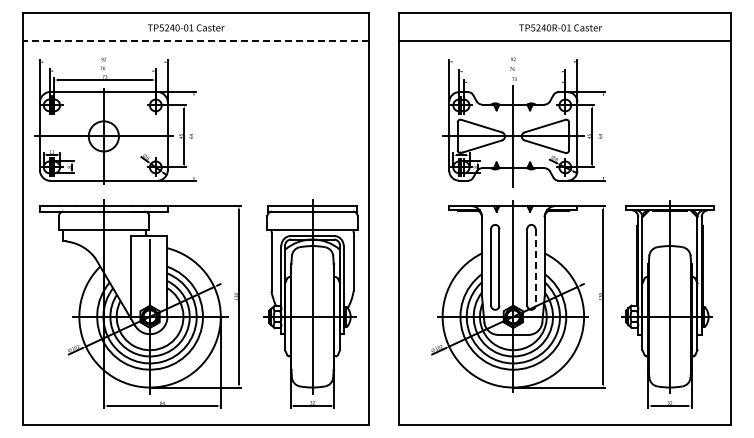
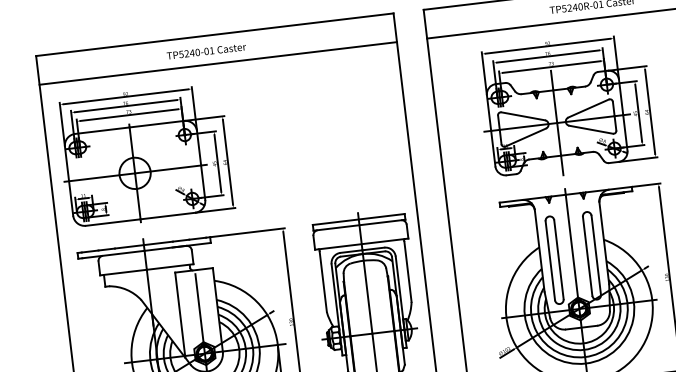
line: (195, 40) -> (217, 63), dashed -> solid
line: (512, 61) -> (547, 45), added
line: (103, 62) -> (125, 97), added
line: (102, 71) -> (125, 106), added
line: (511, 71) -> (547, 56), added
line: (514, 82) -> (551, 67), added
line: (193, 136) -> (227, 162), added
line: (603, 136) -> (650, 112), added
line: (535, 267) -> (596, 255), dashed -> solid

